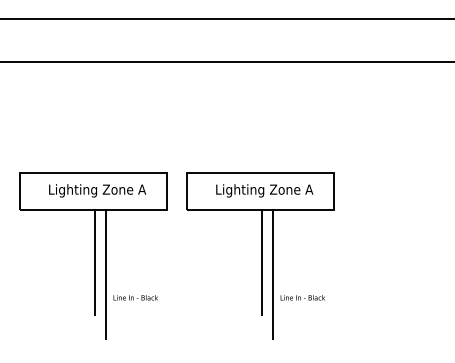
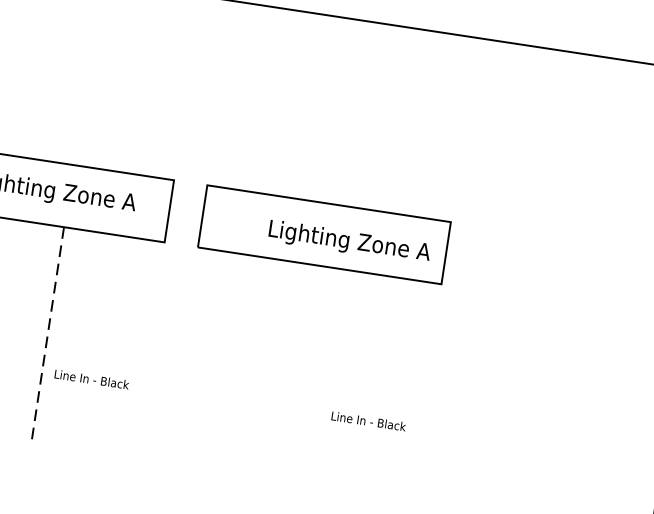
text: (264, 190) -> (349, 241), moved
line: (94, 262) -> (32, 310), removed
line: (262, 262) -> (310, 352), removed
line: (272, 274) -> (324, 375), removed
line: (105, 275) -> (47, 334), solid -> dashed

